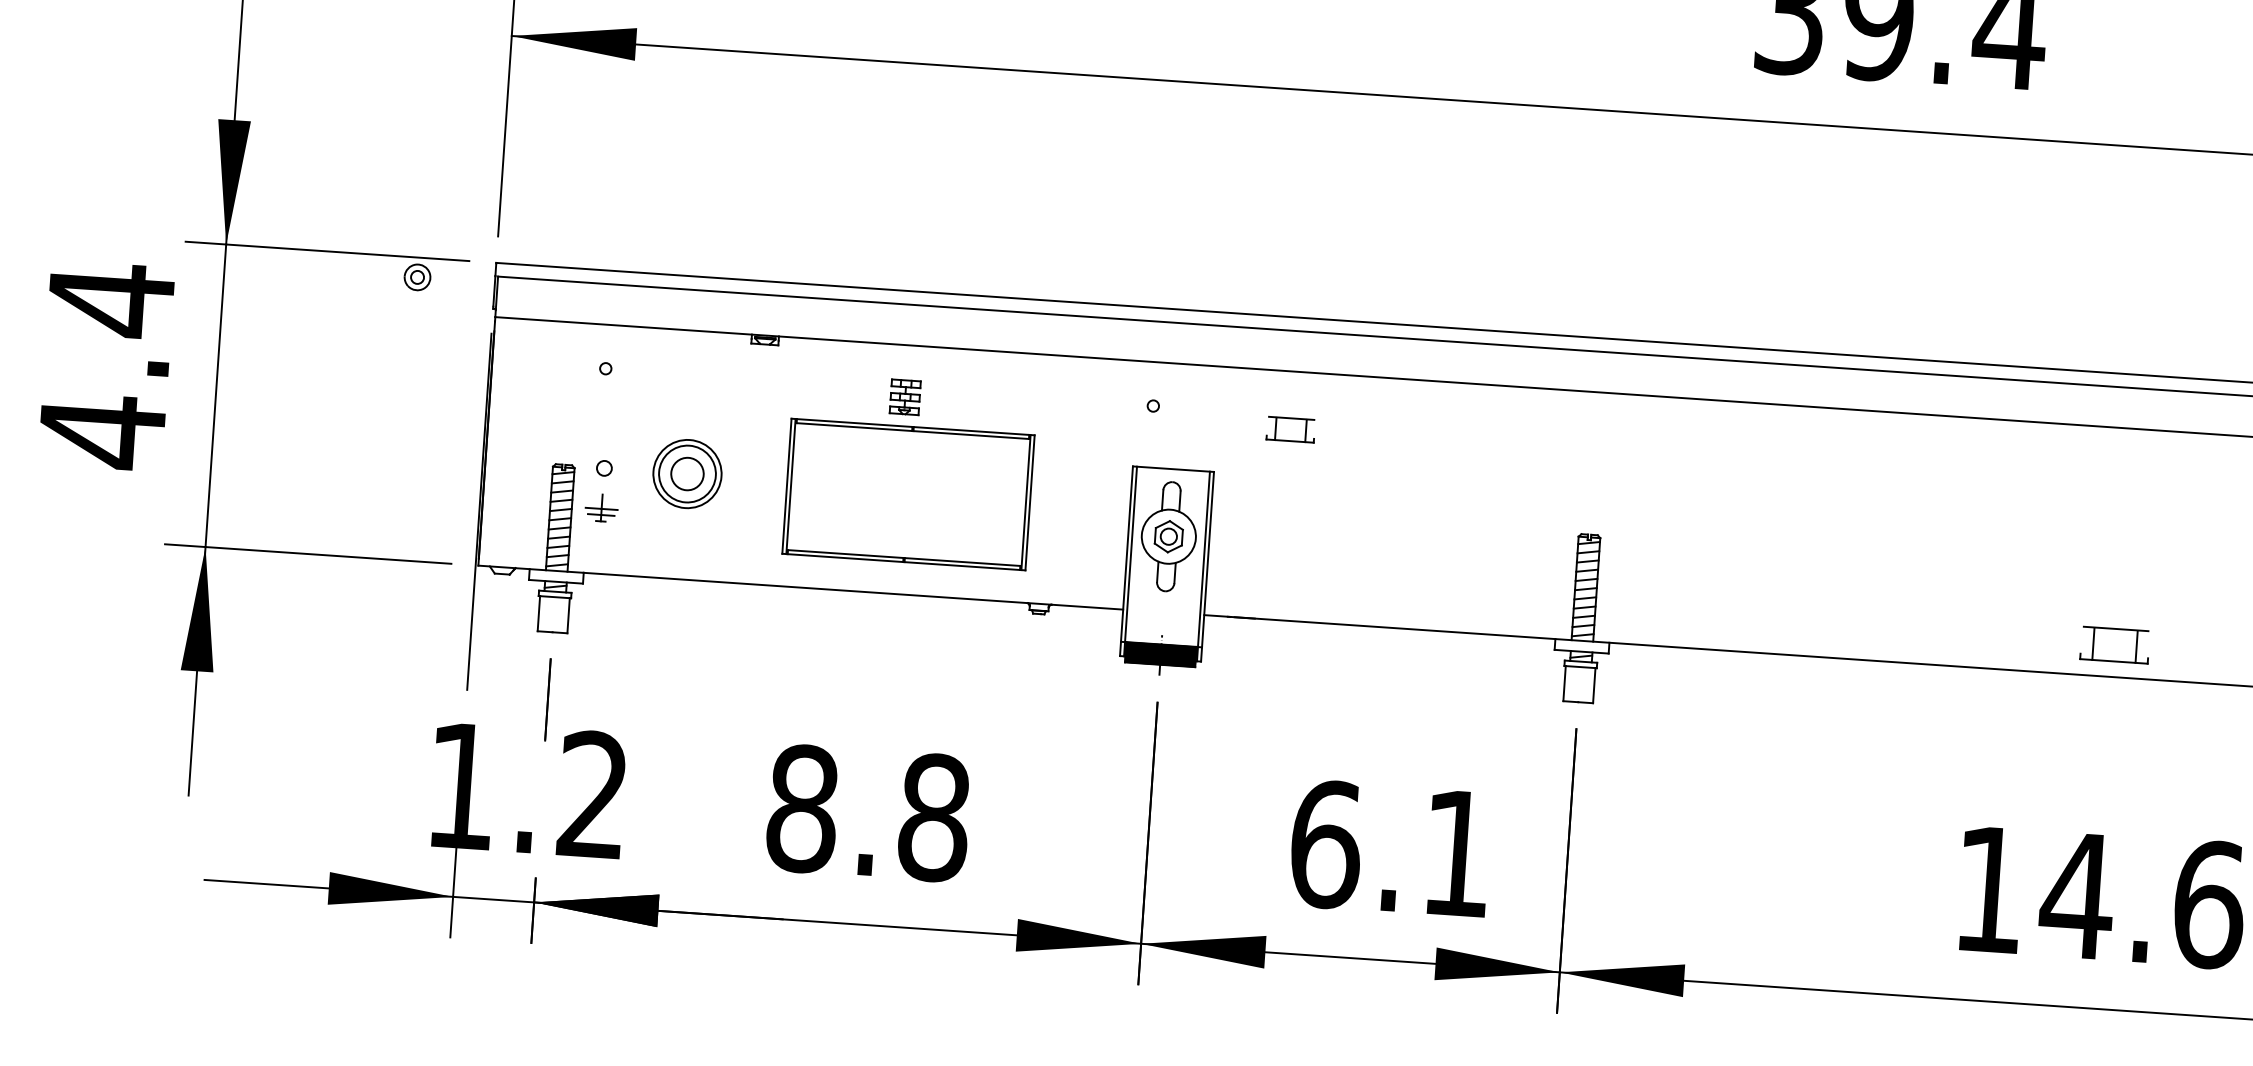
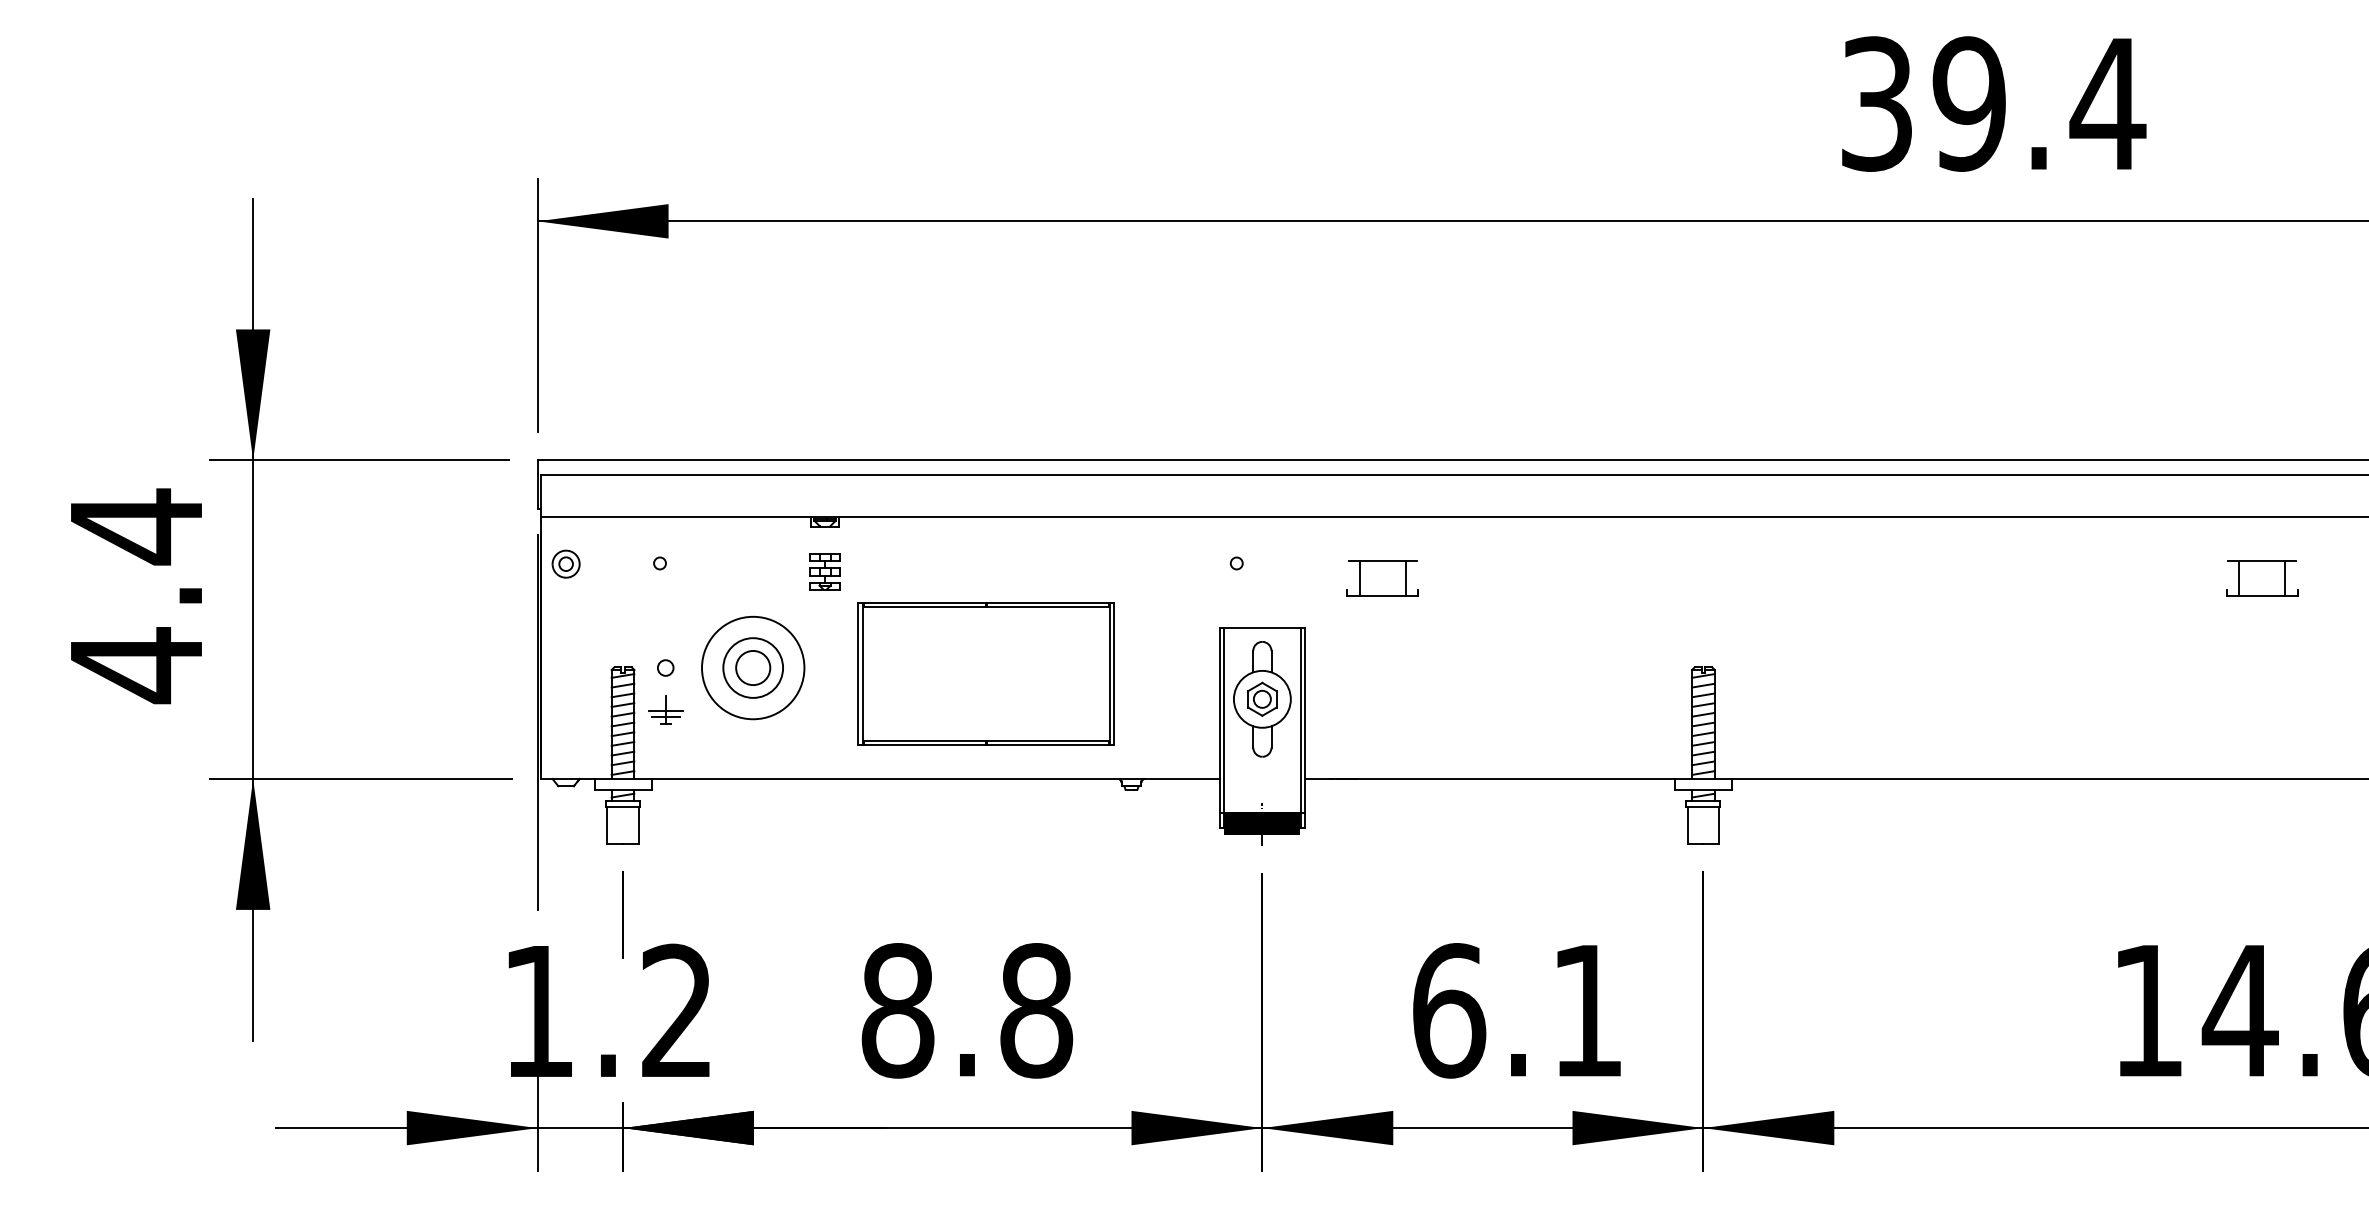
part: (416, 276) -> (565, 563), moved
part: (904, 396) -> (824, 571), moved
part: (1290, 429) -> (1382, 578), size x1.43
circle: (687, 473) -> (753, 667), size x1.43
part: (2115, 645) -> (2262, 578), moved

